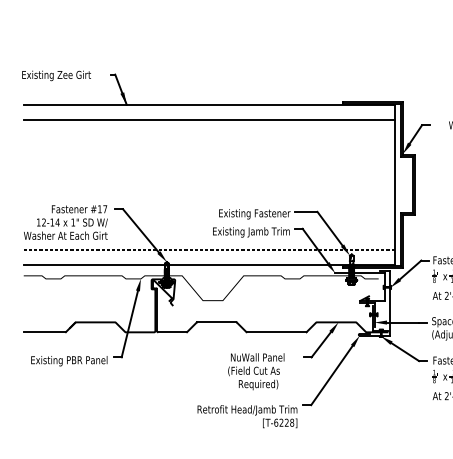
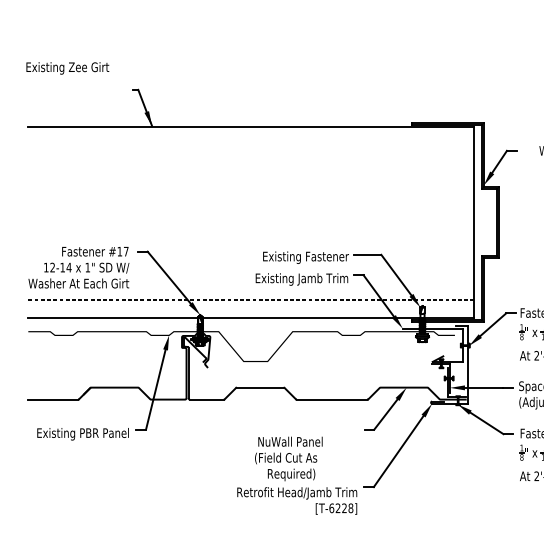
text: (56, 75) -> (67, 68), moved
line: (209, 120) -> (251, 144), removed
text: (256, 371) -> (288, 458), moved

